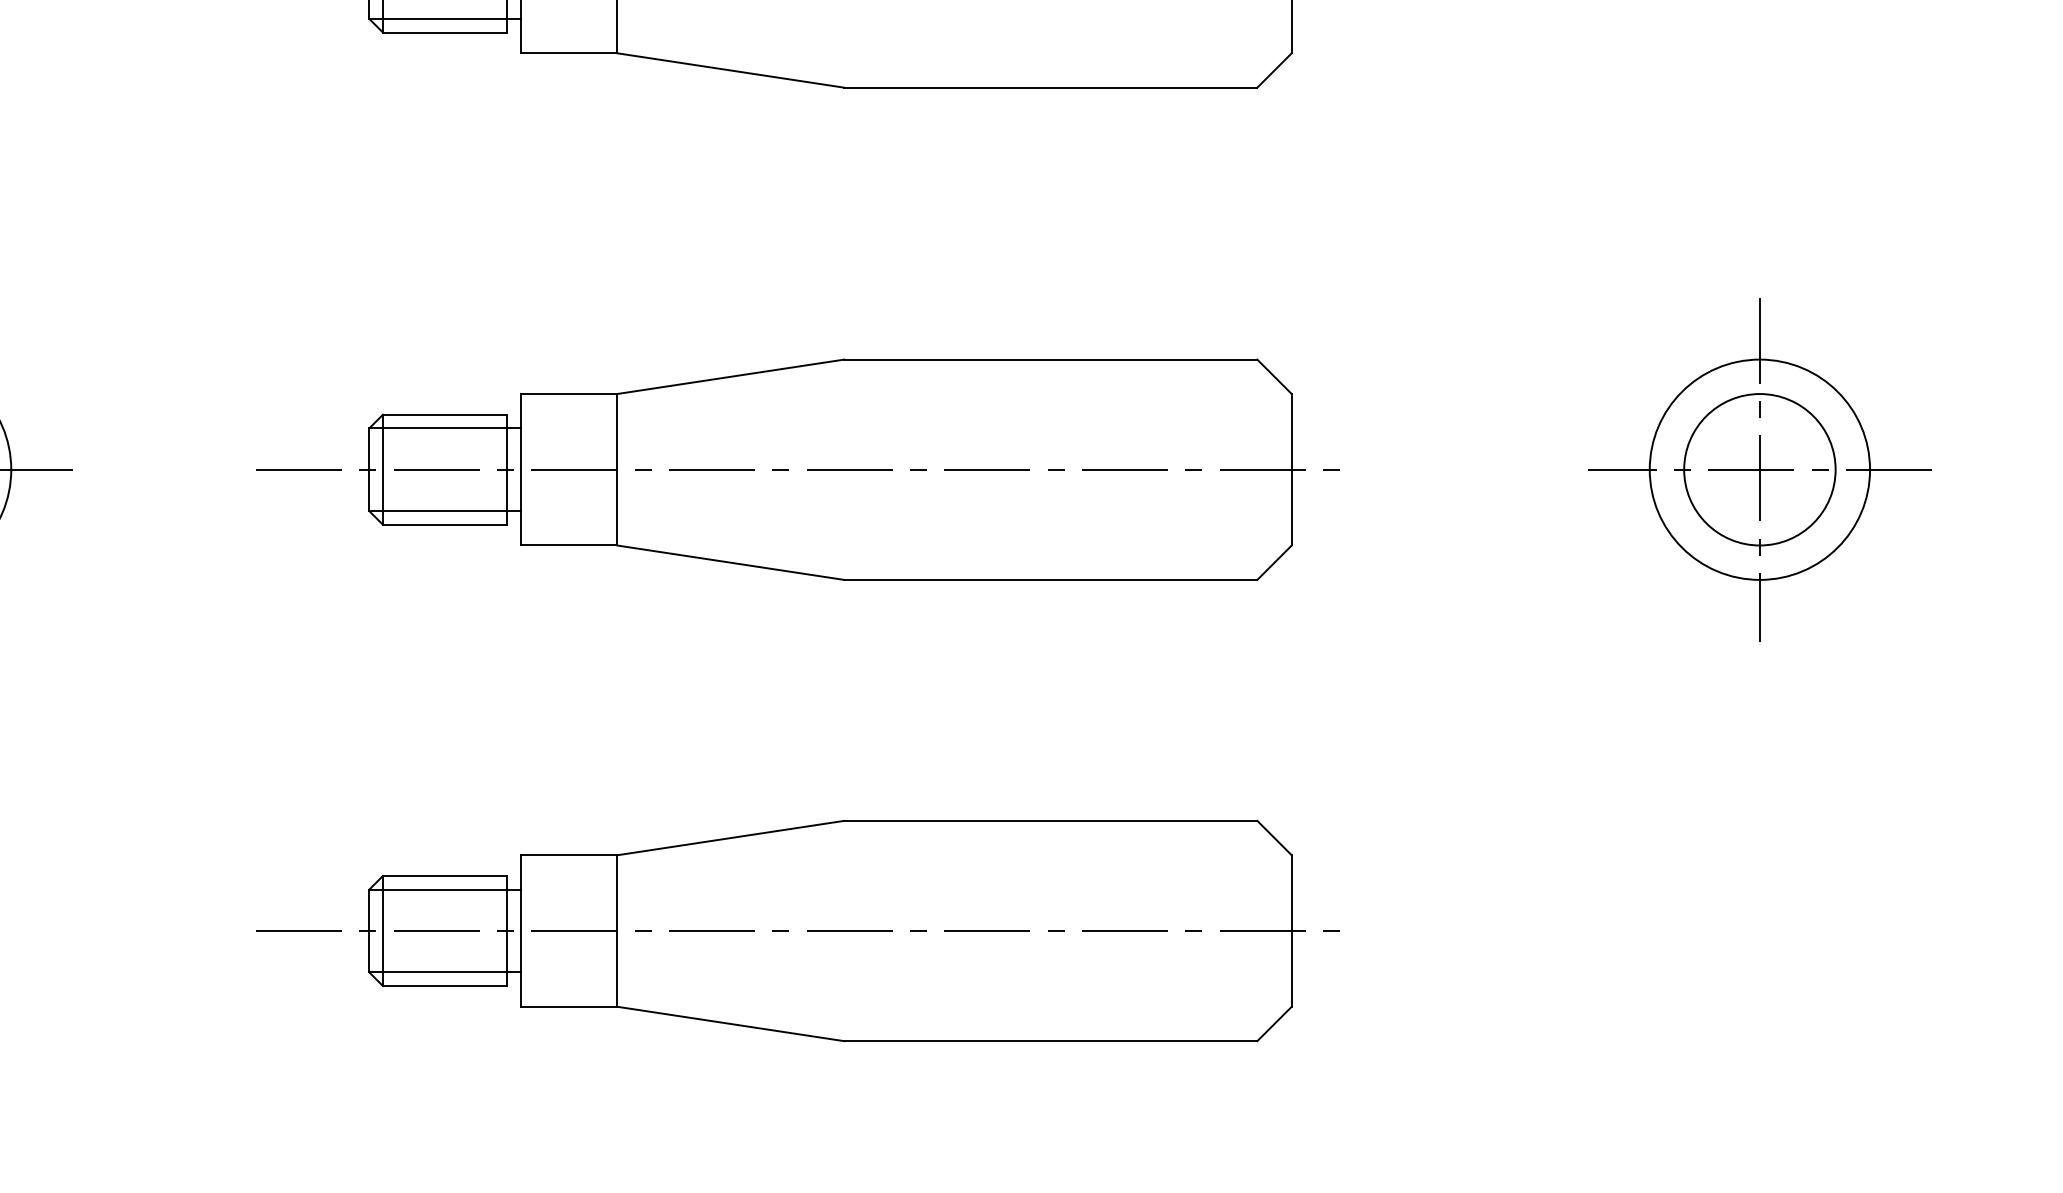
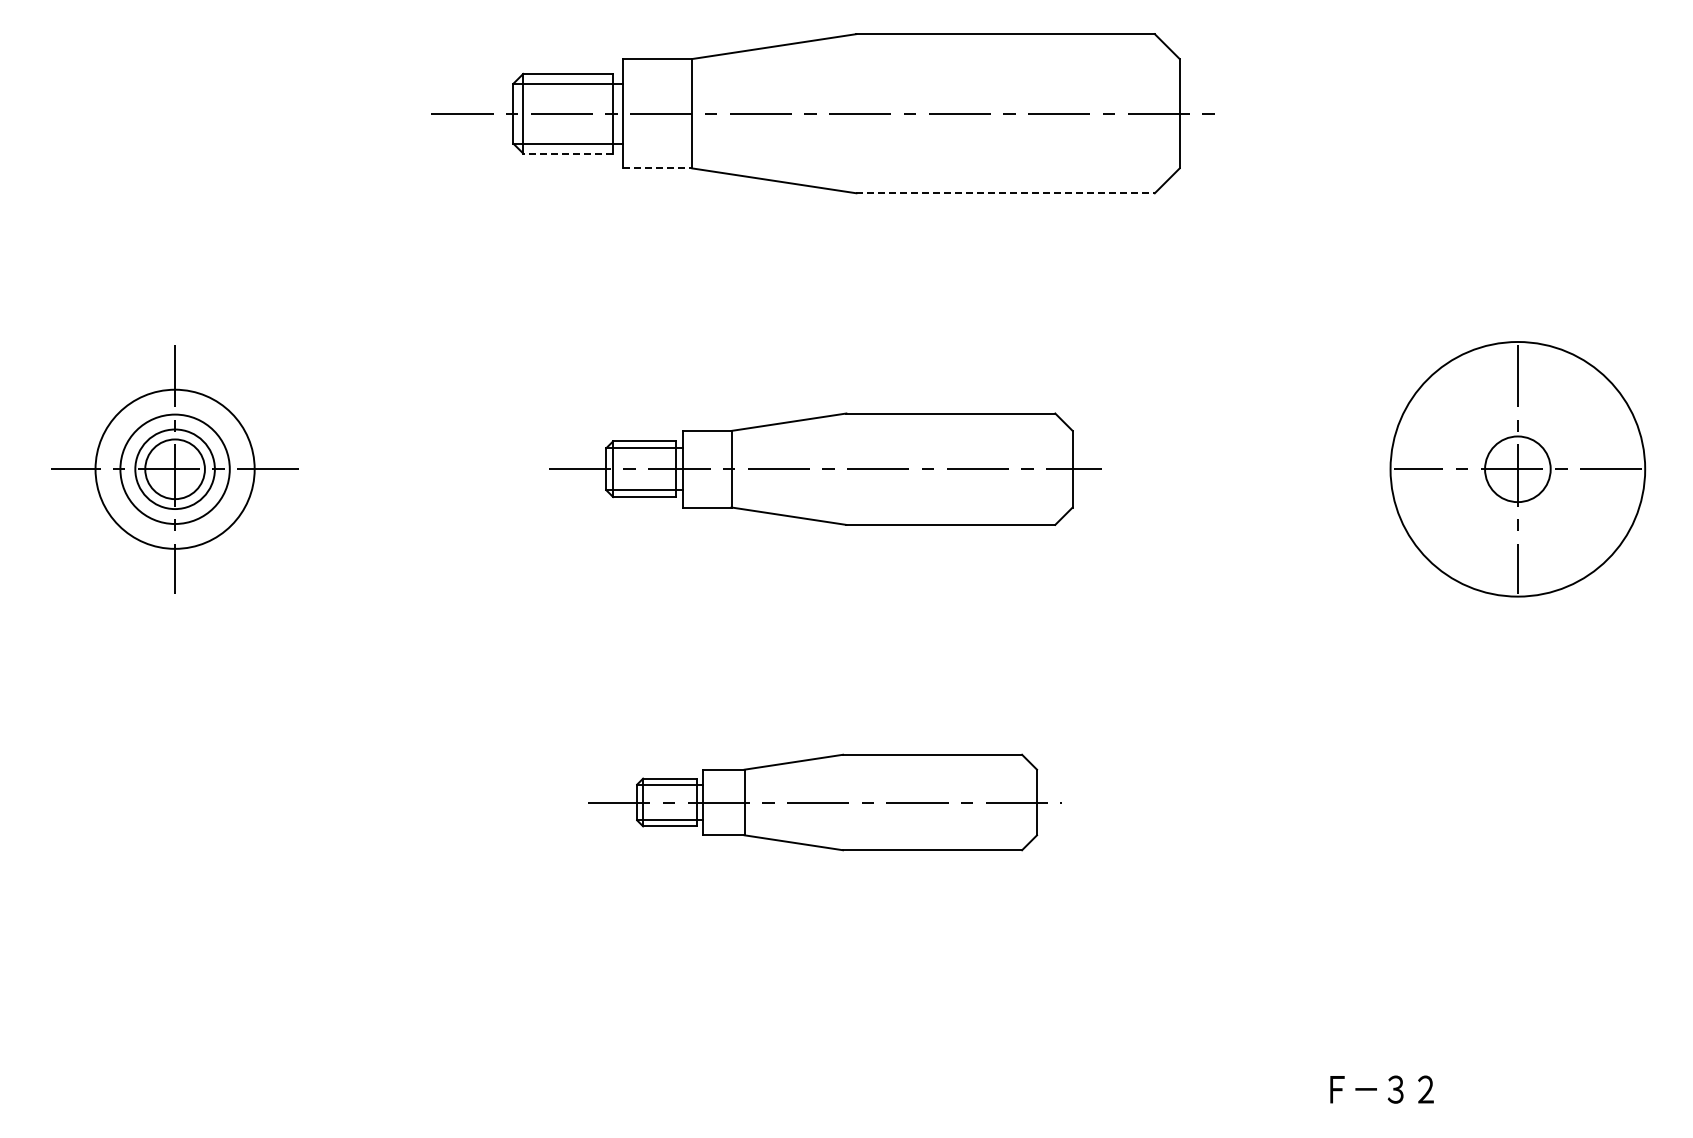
line: (445, 32) -> (568, 153), solid -> dashed
line: (568, 53) -> (657, 168), solid -> dashed
line: (1052, 87) -> (1006, 193), solid -> dashed
part: (797, 468) -> (822, 468), size x0.7
circle: (1759, 468) -> (1517, 468), size x1.6
circle: (1759, 470) -> (1517, 469), size x0.6
part: (797, 931) -> (822, 802), size x0.6

